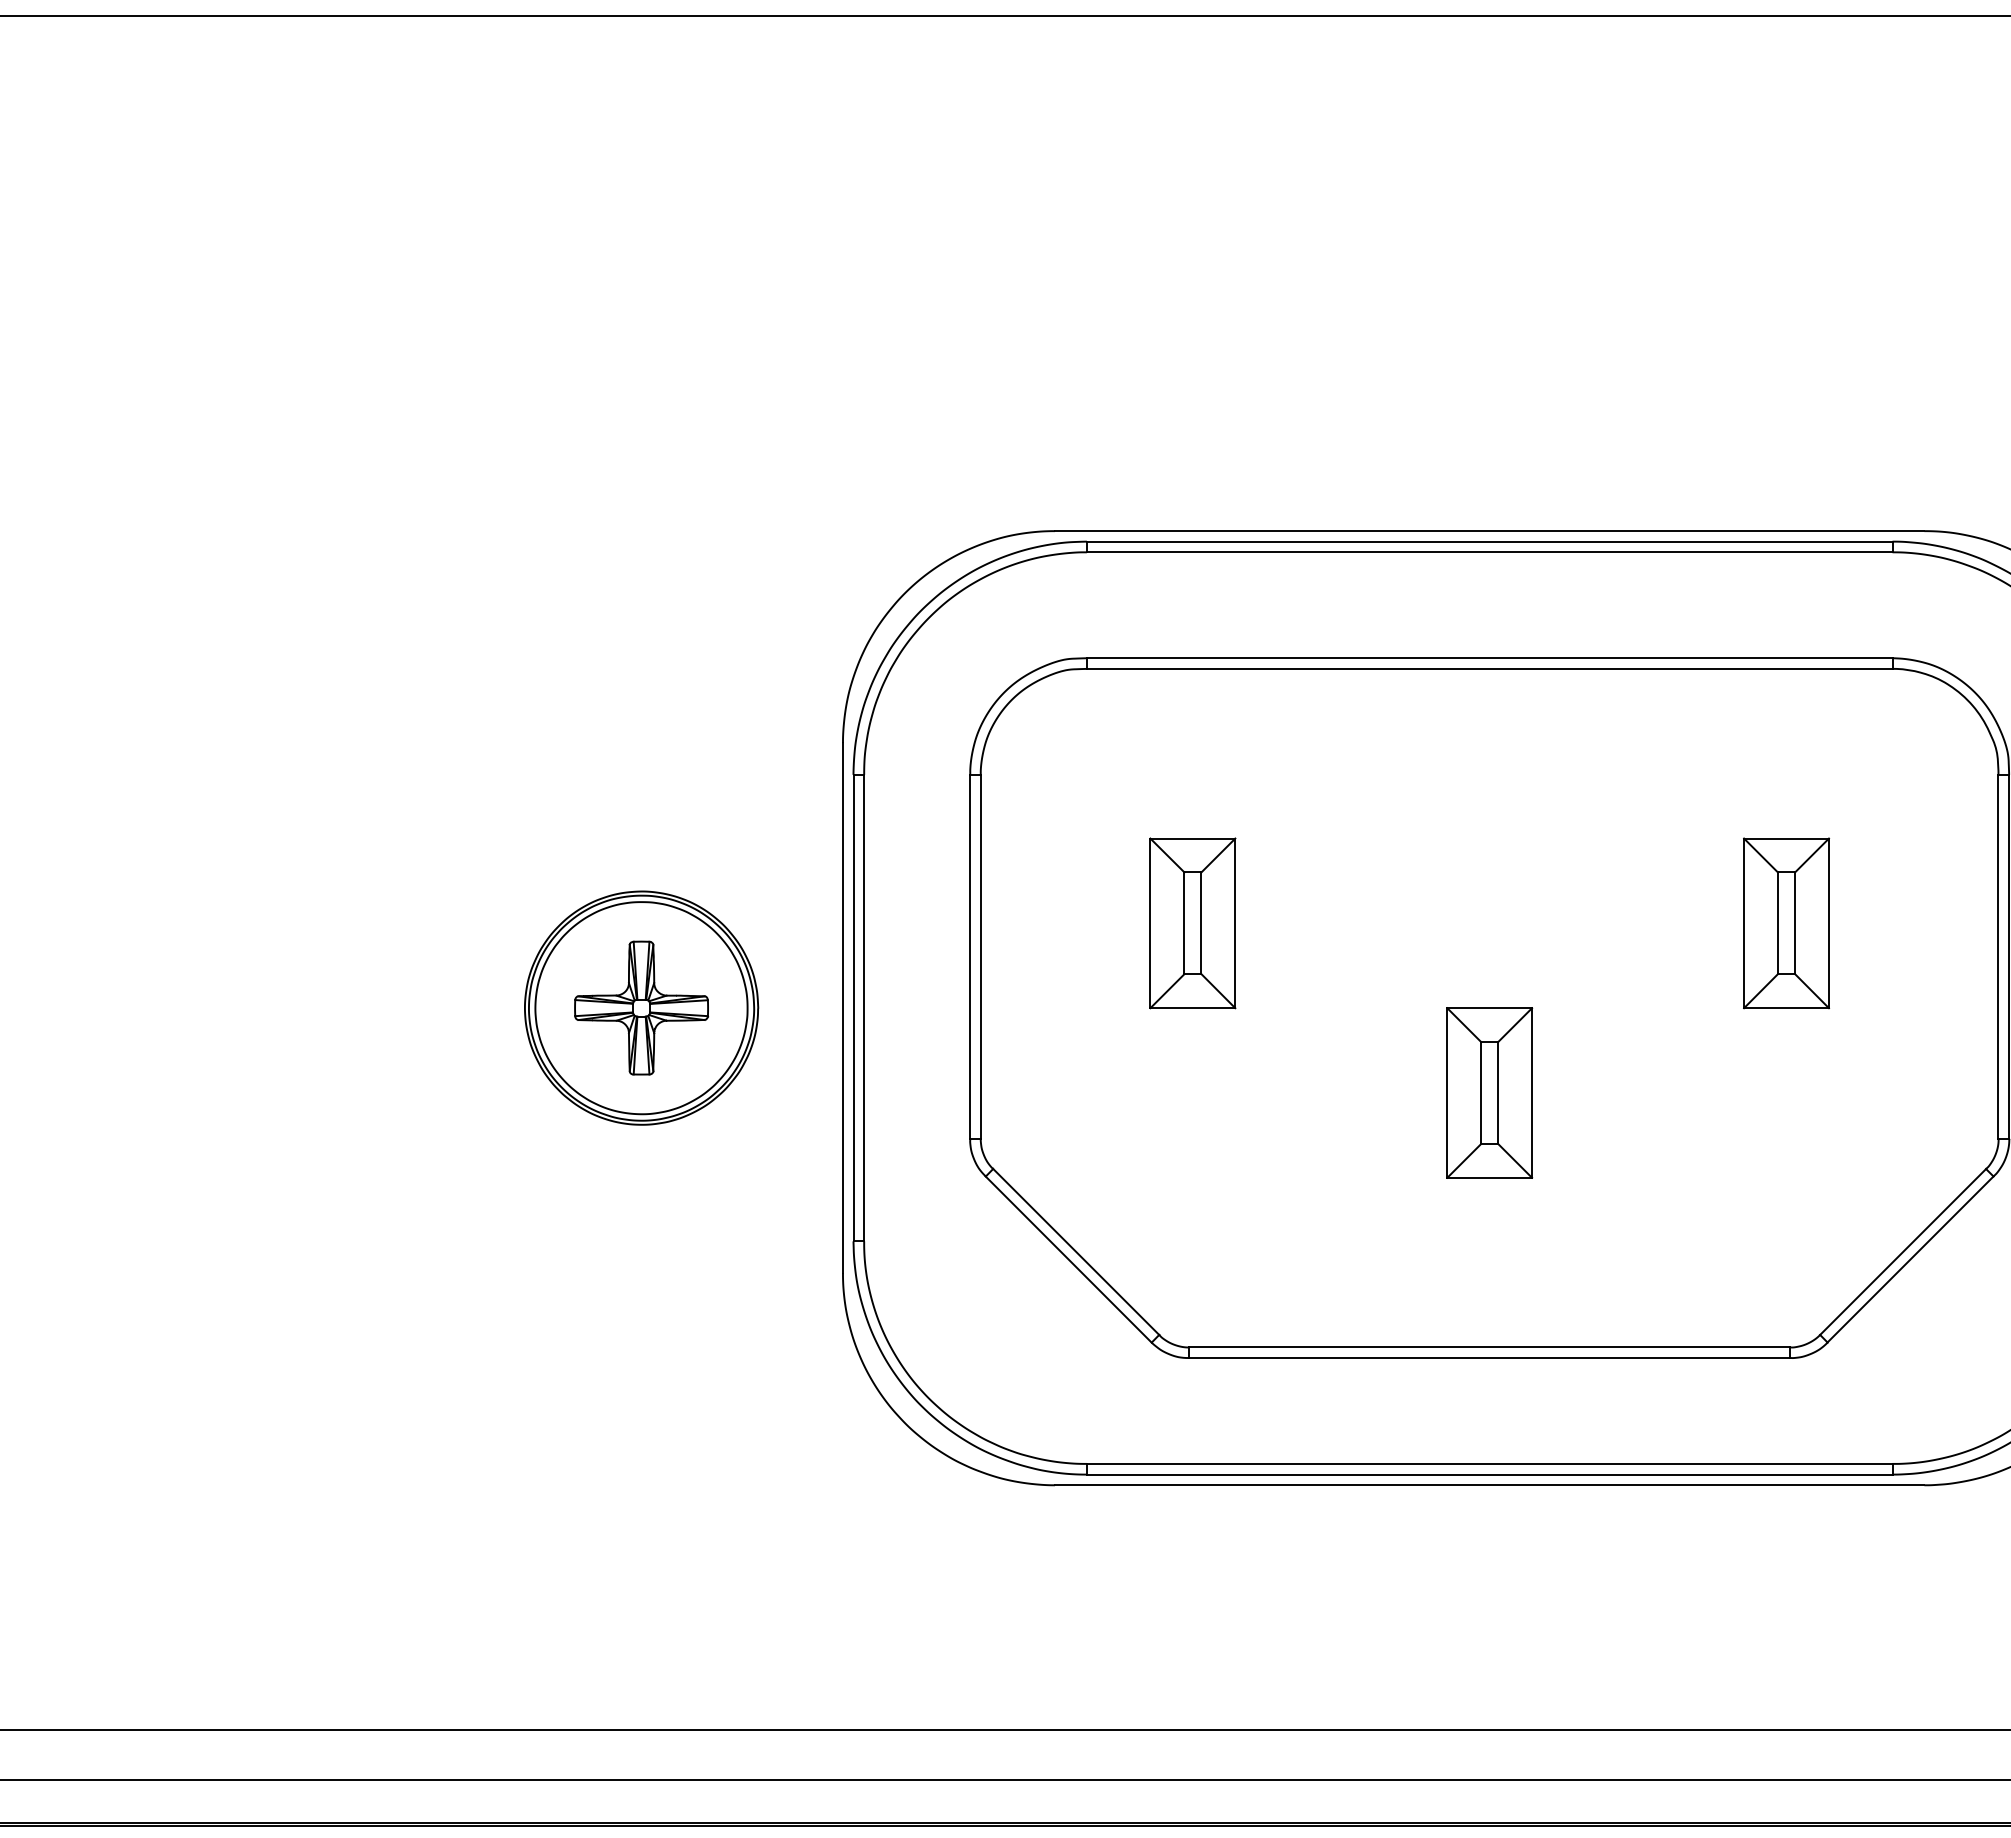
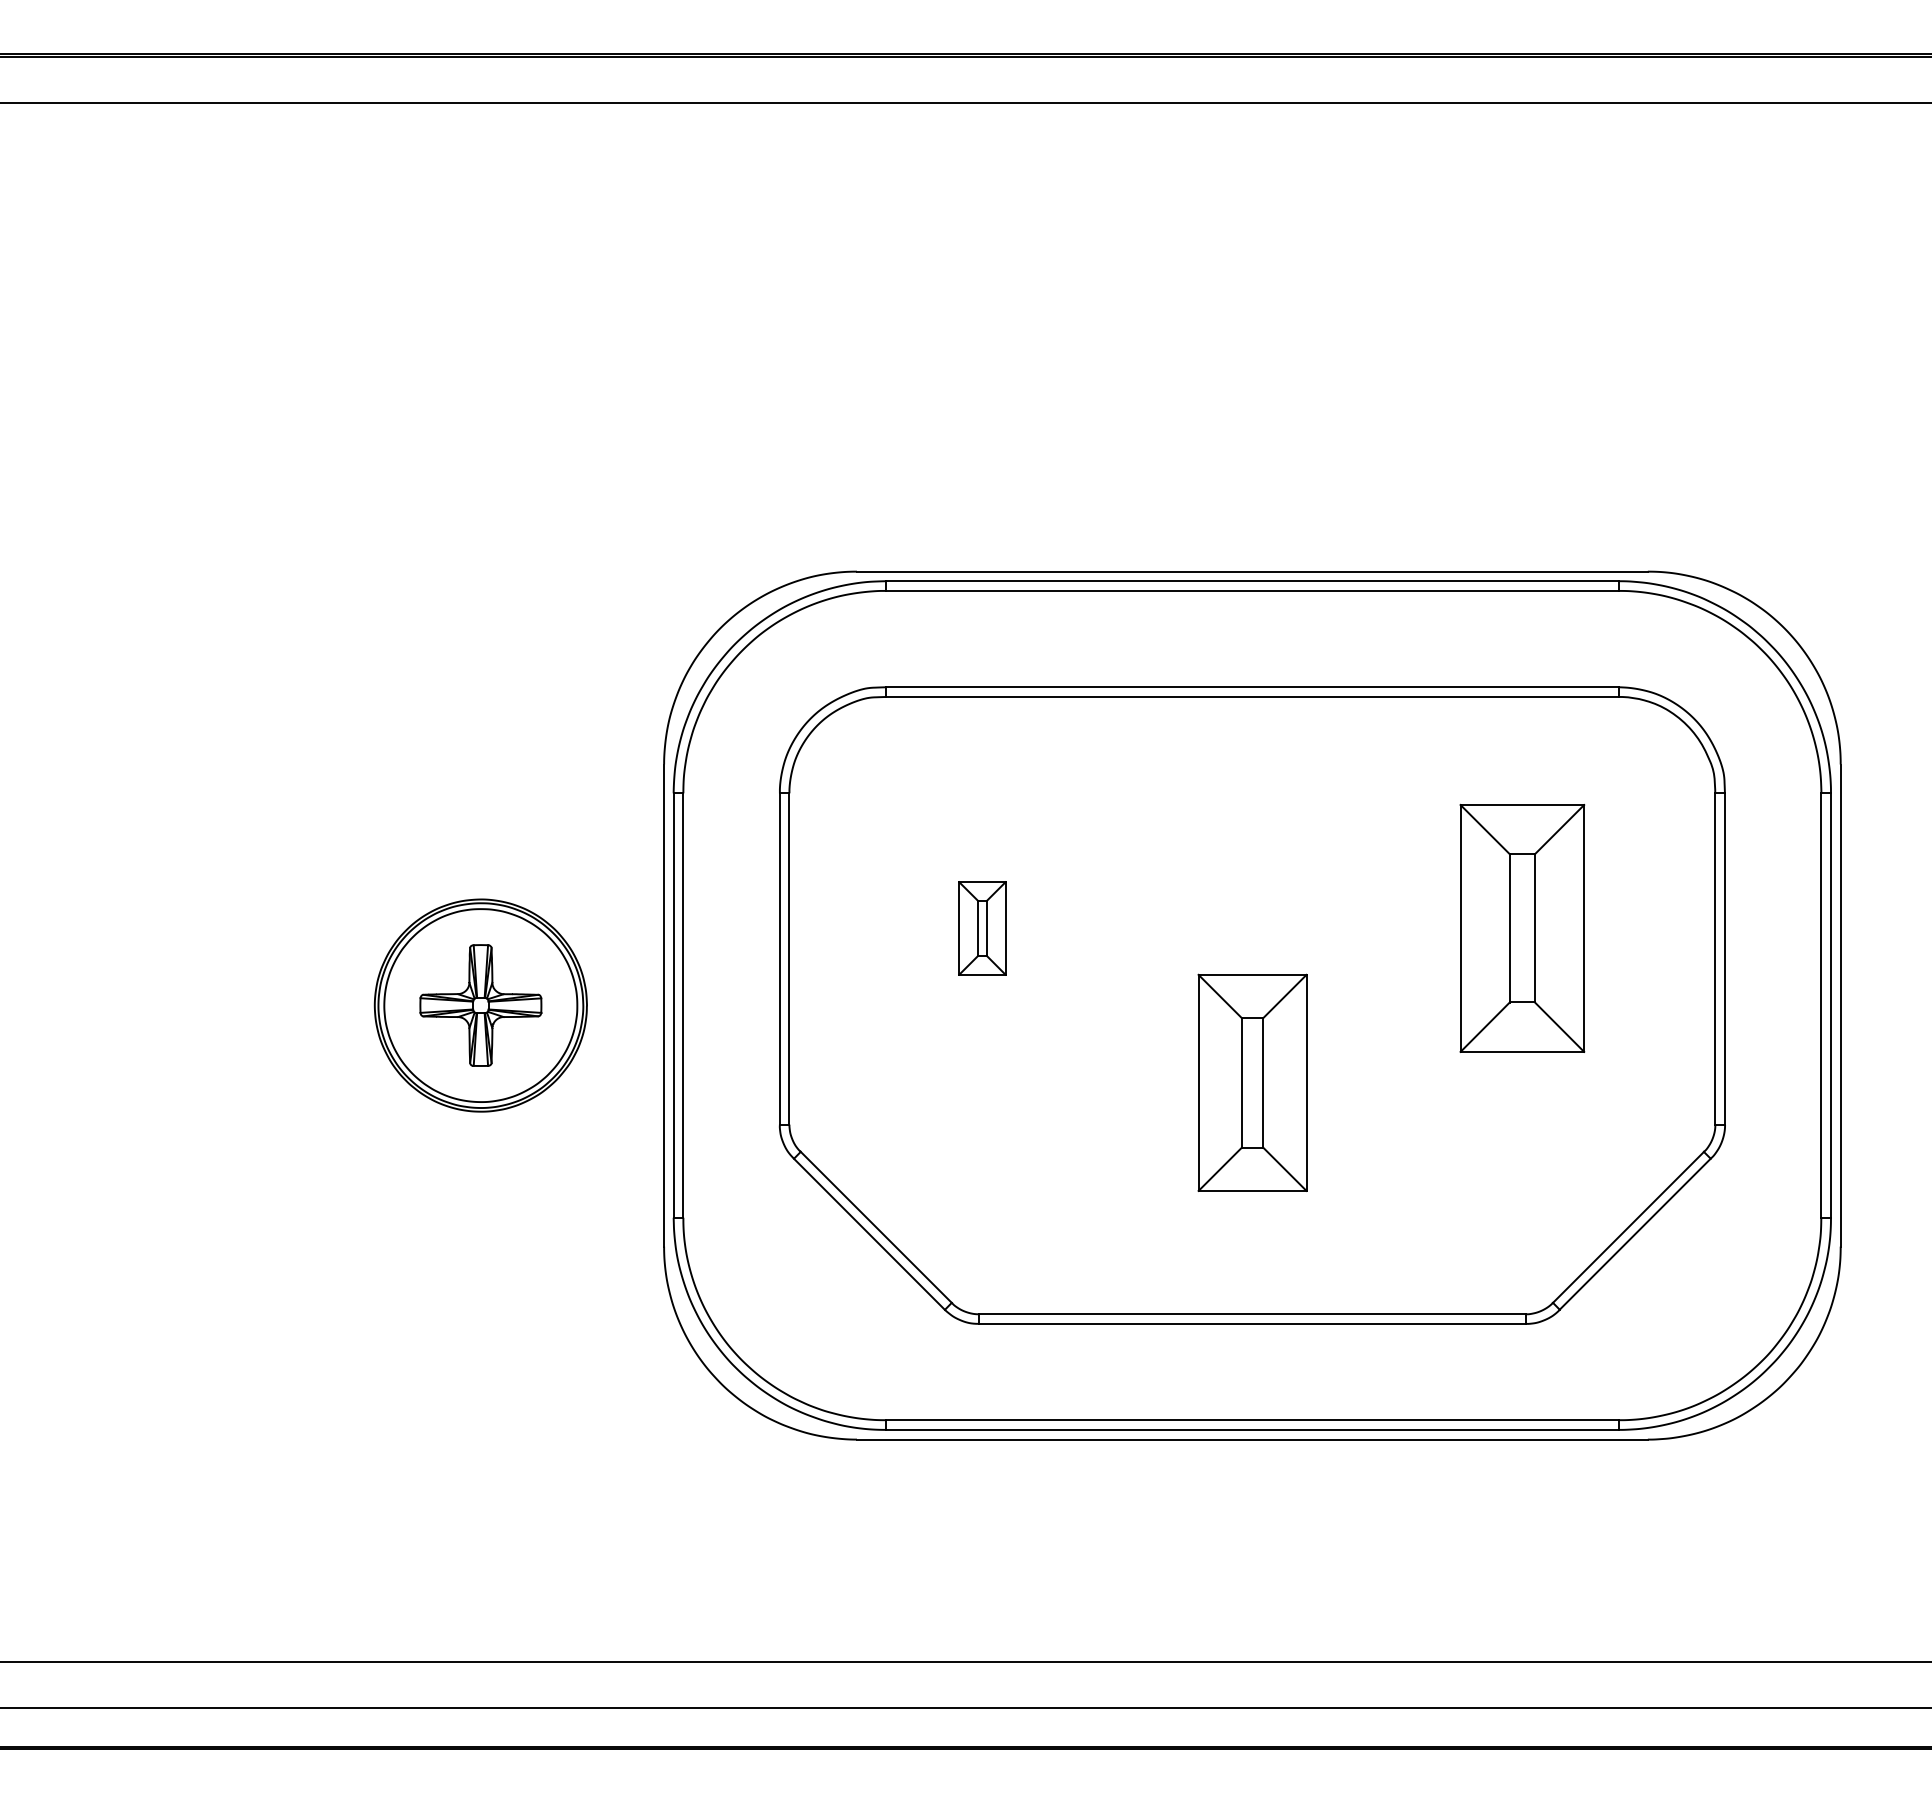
part: (1192, 923) -> (982, 928), size x0.6
part: (1786, 923) -> (1522, 928), size x1.6
part: (1488, 1092) -> (1251, 1082), size x1.4

